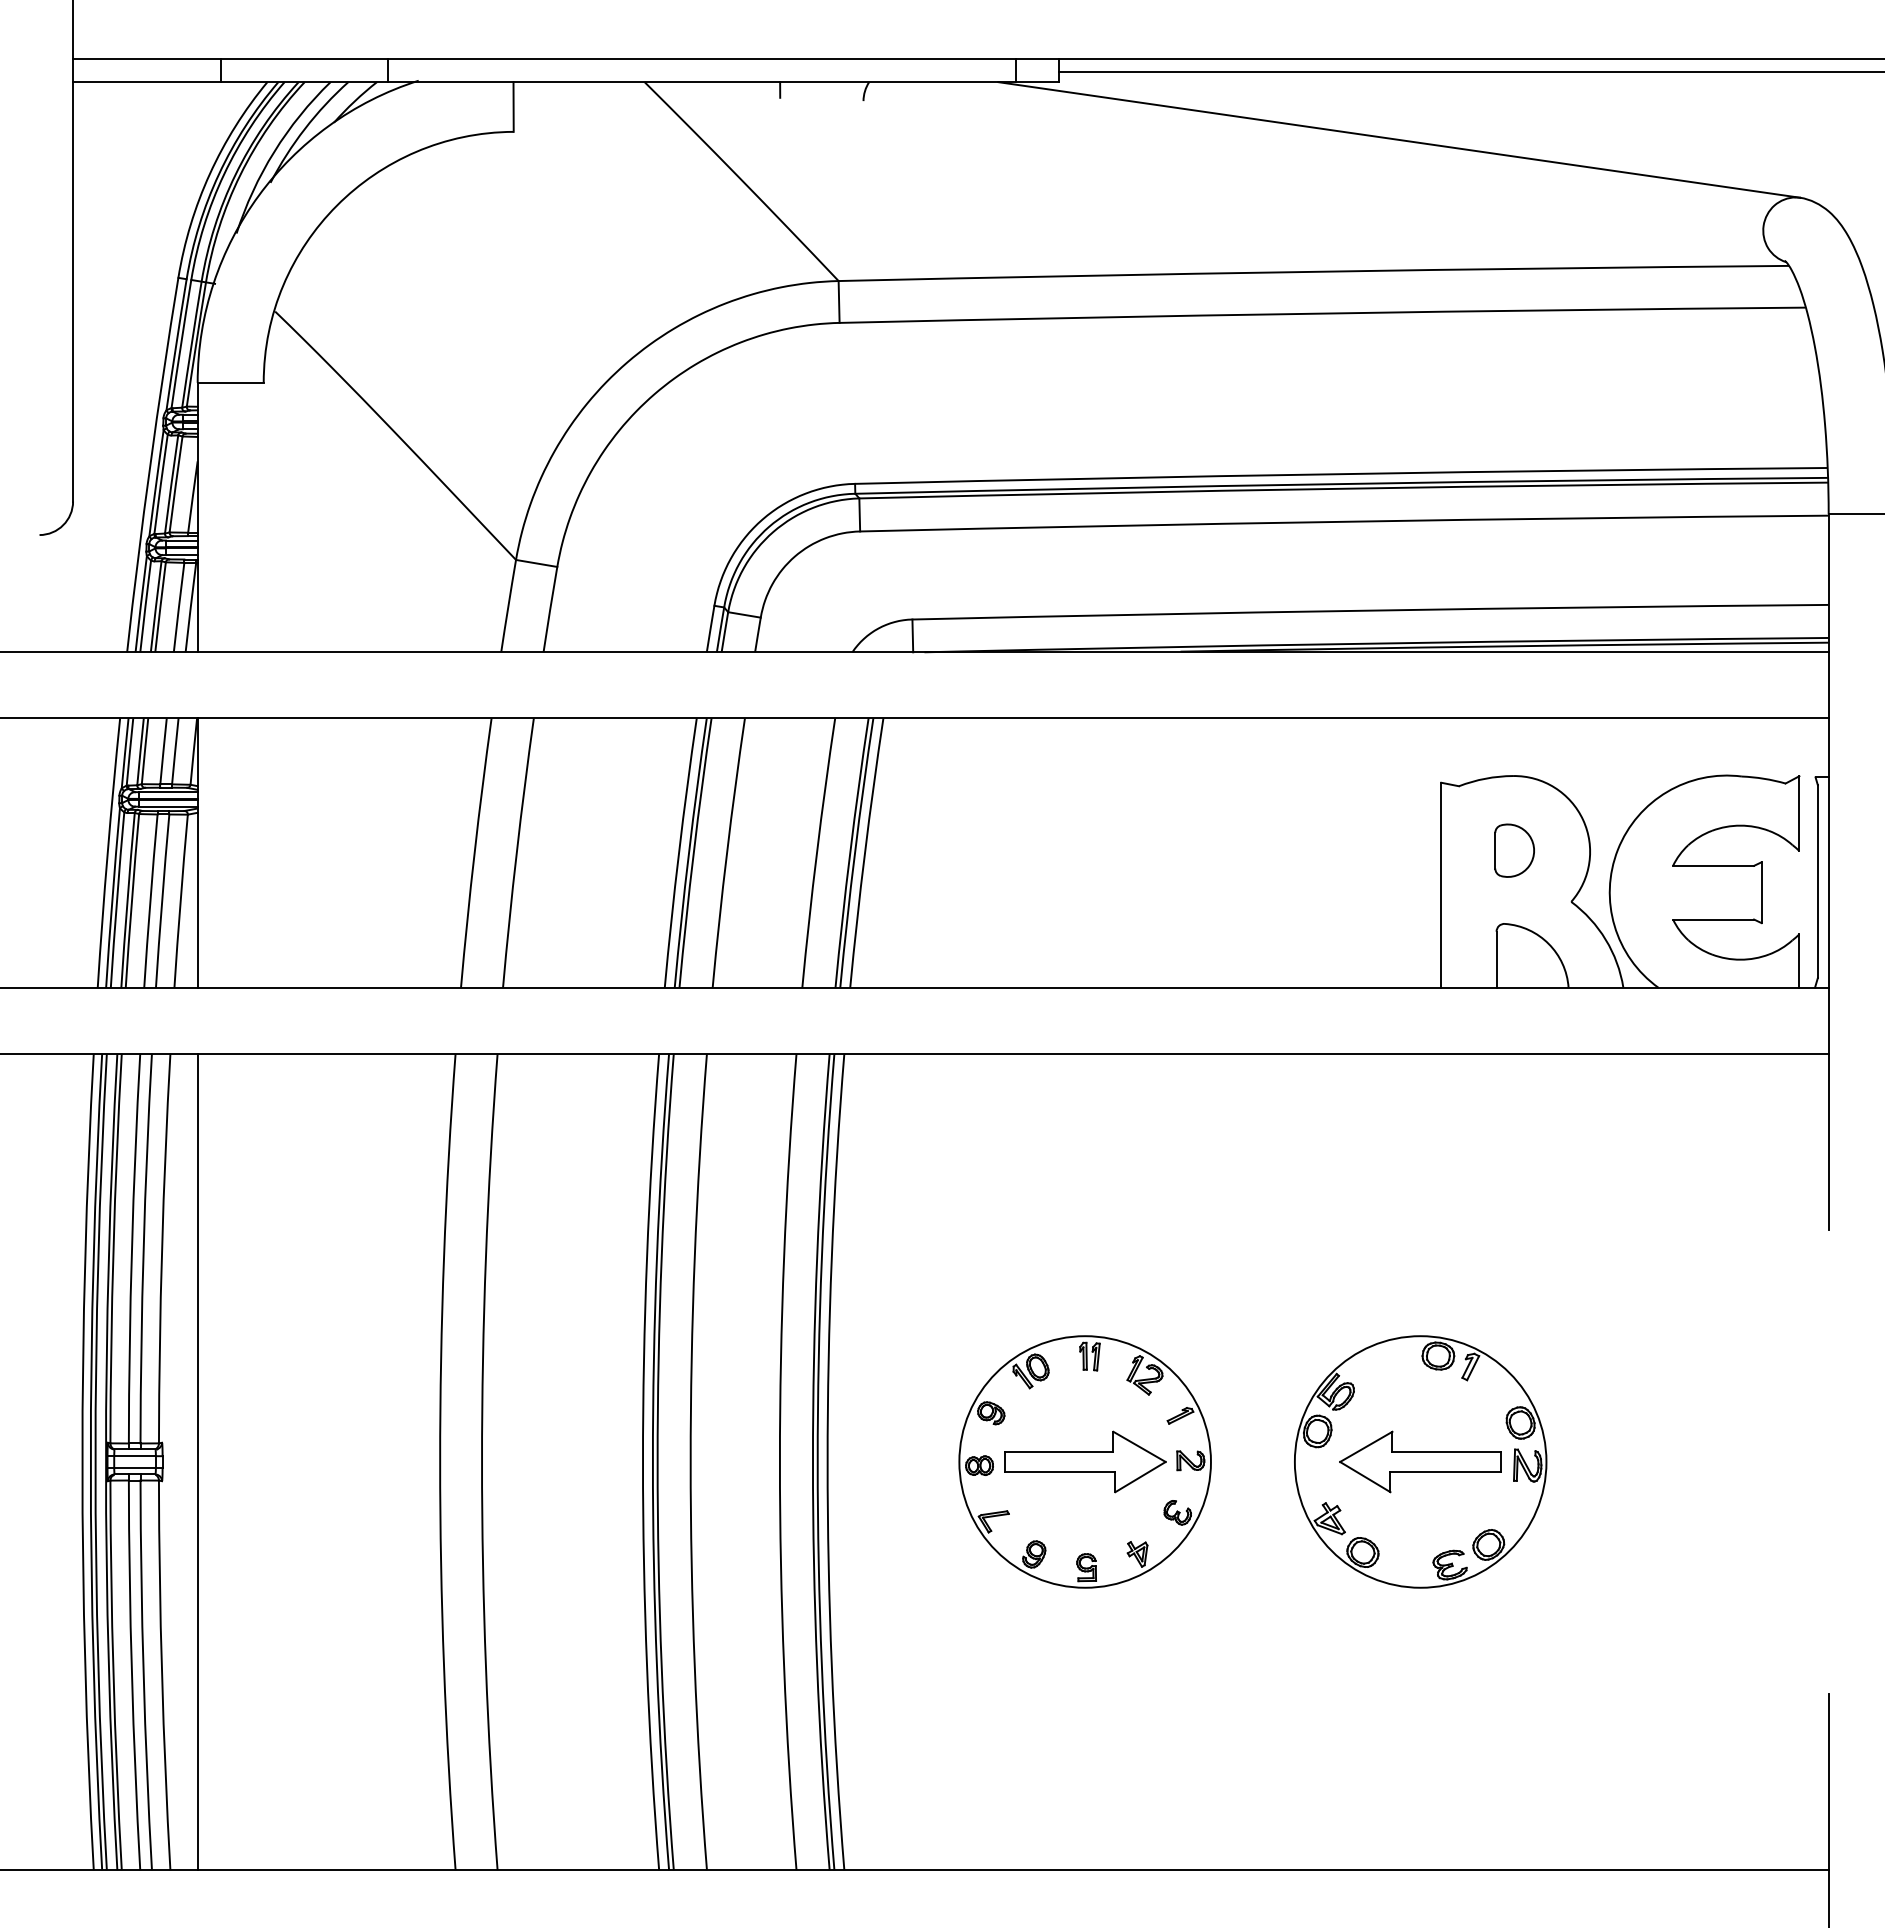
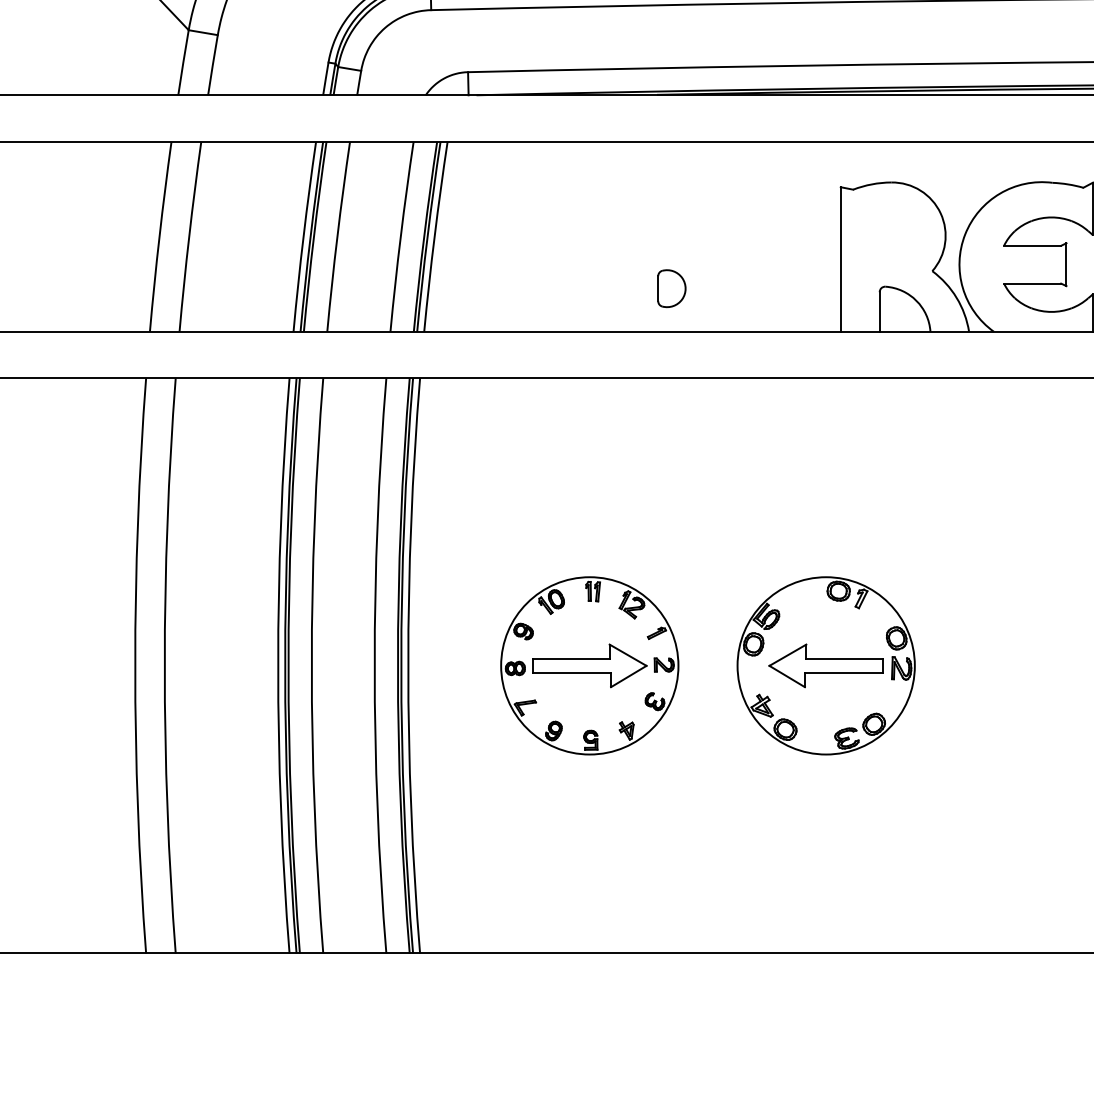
part: (1514, 850) -> (671, 288), moved

